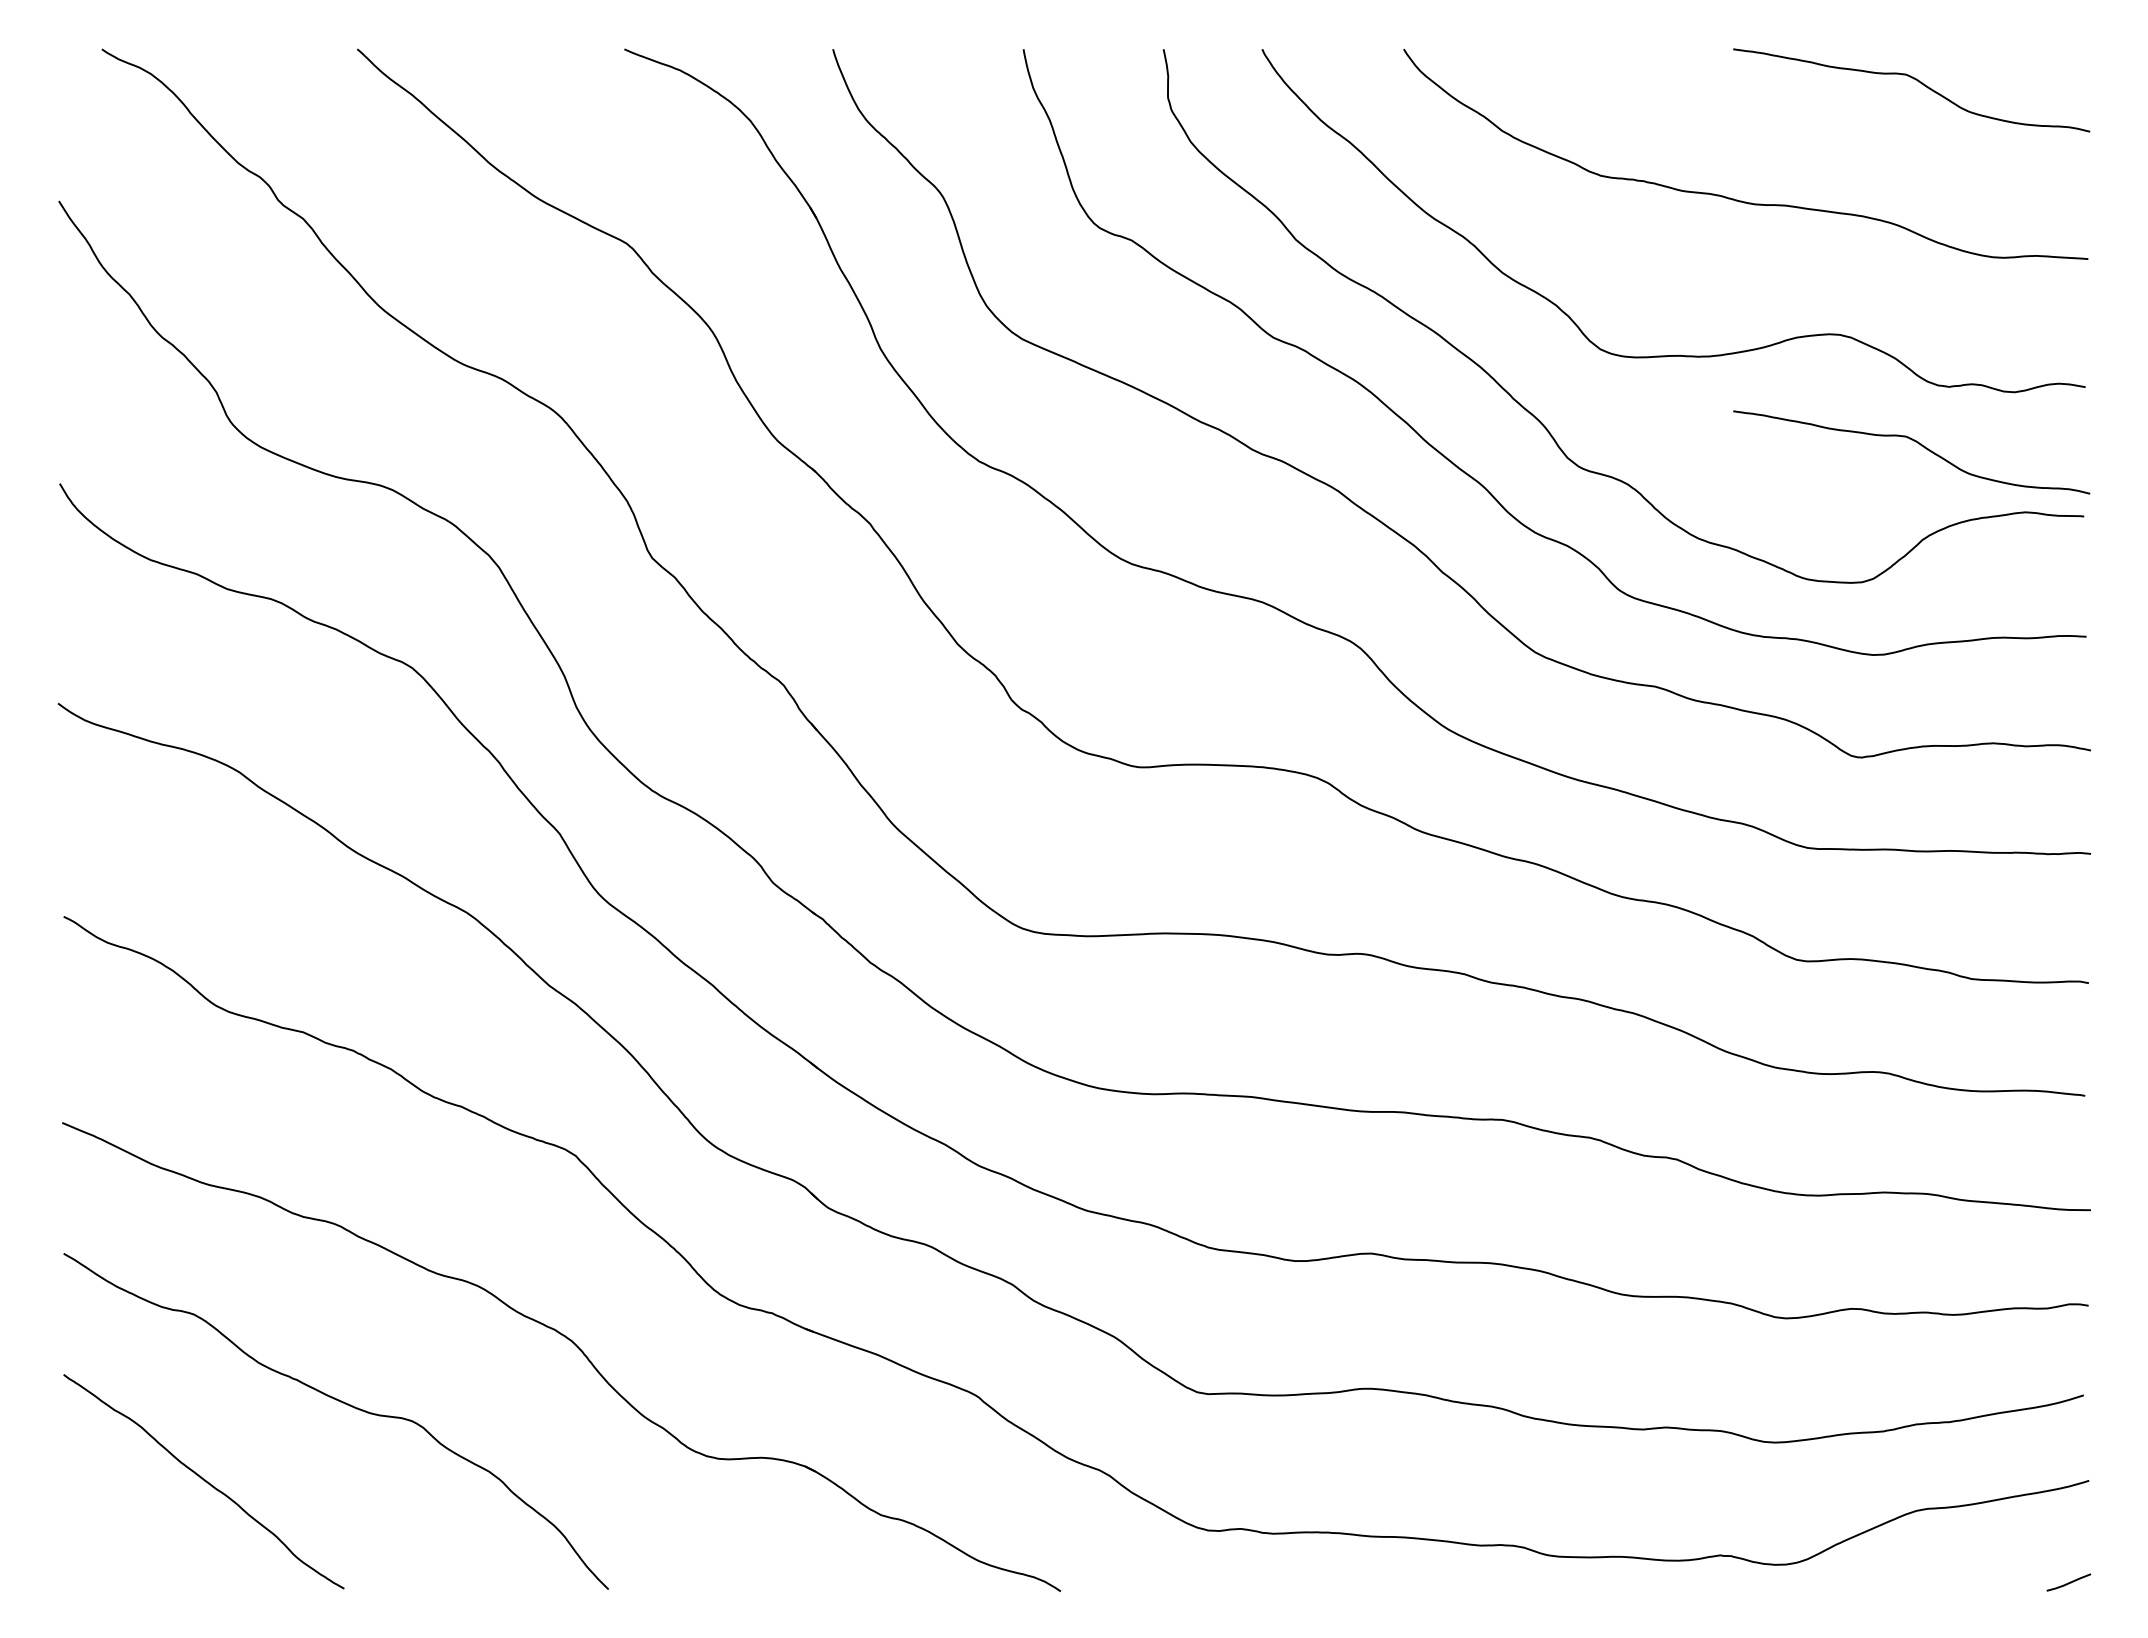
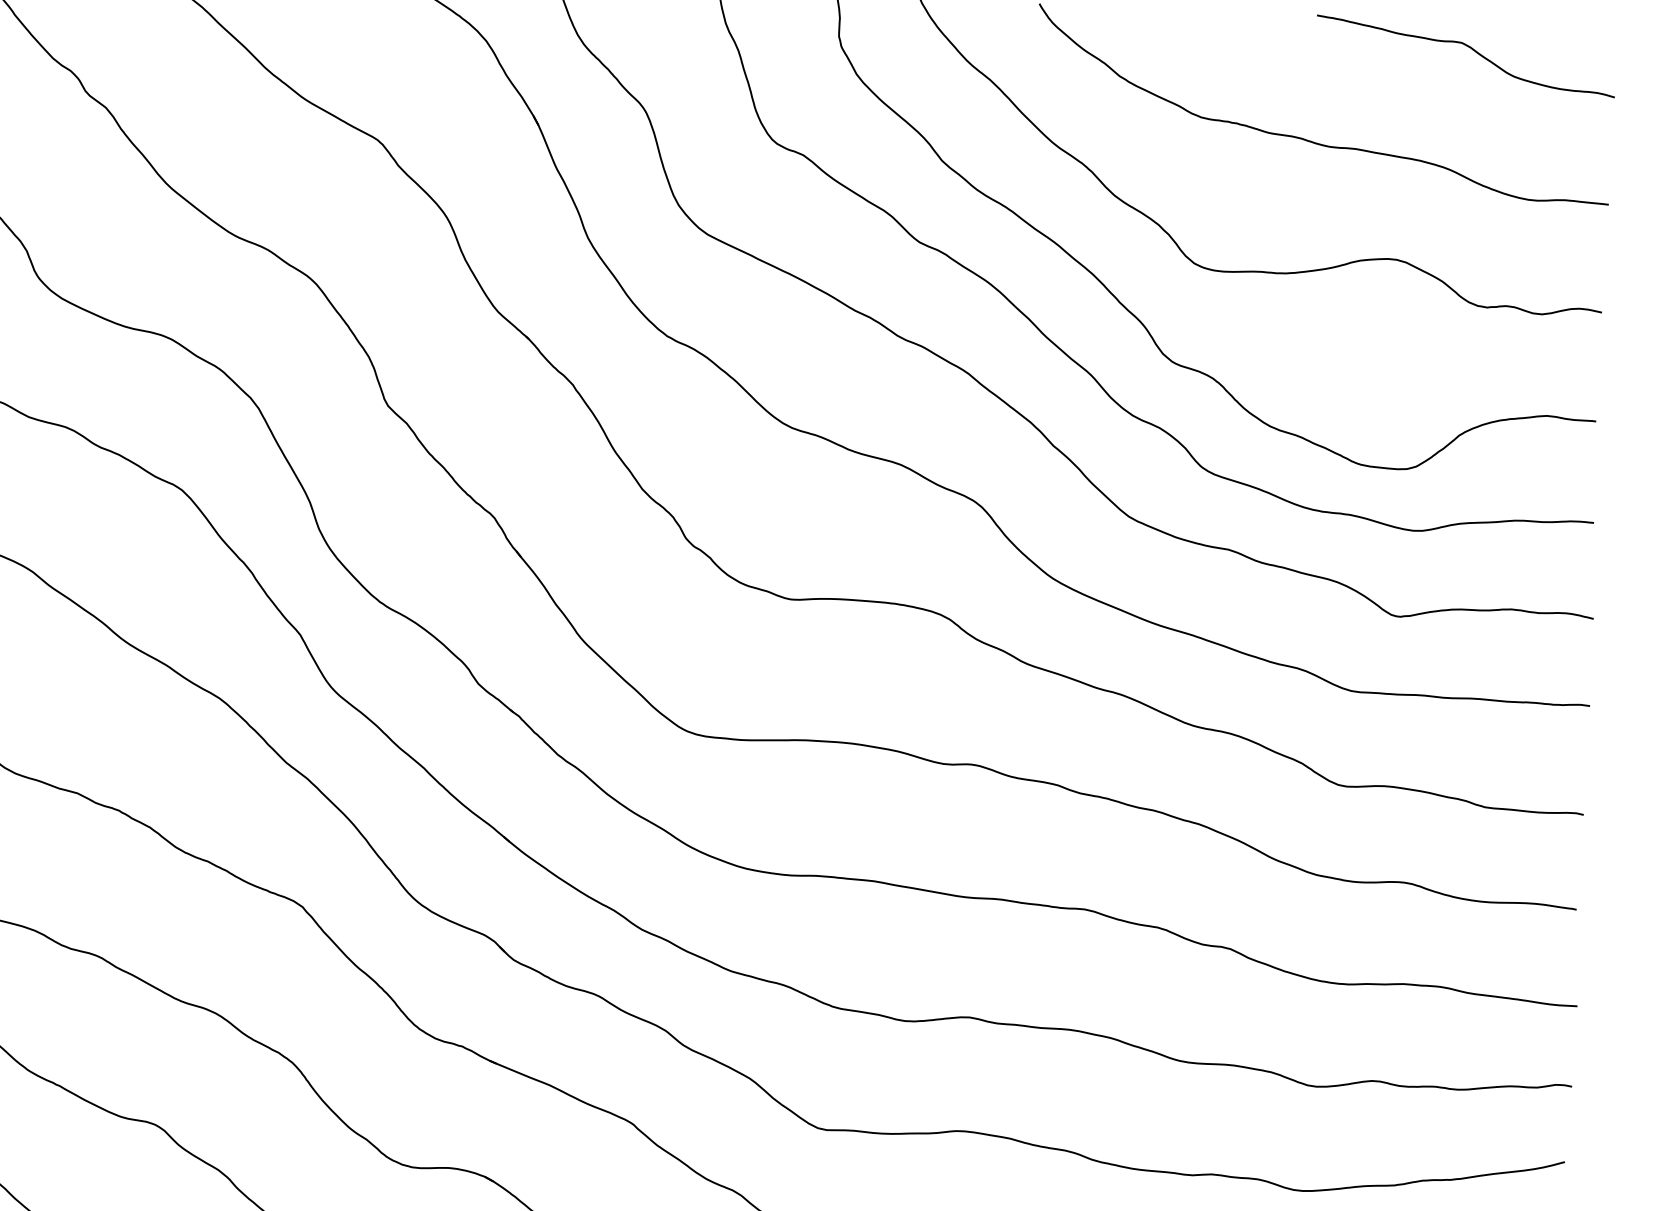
curve: (1918, 444) -> (1459, 354), removed

